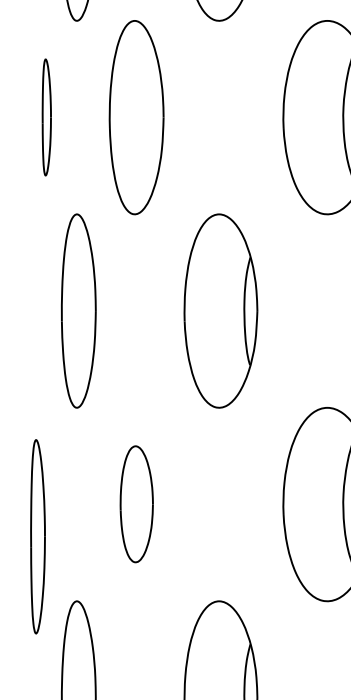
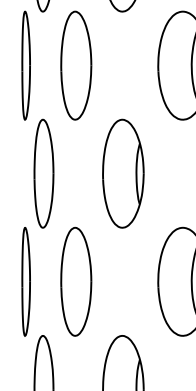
part: (45, 117) -> (25, 65), size x1.67
part: (137, 503) -> (76, 281), size x1.67
part: (36, 536) -> (25, 281), moved

